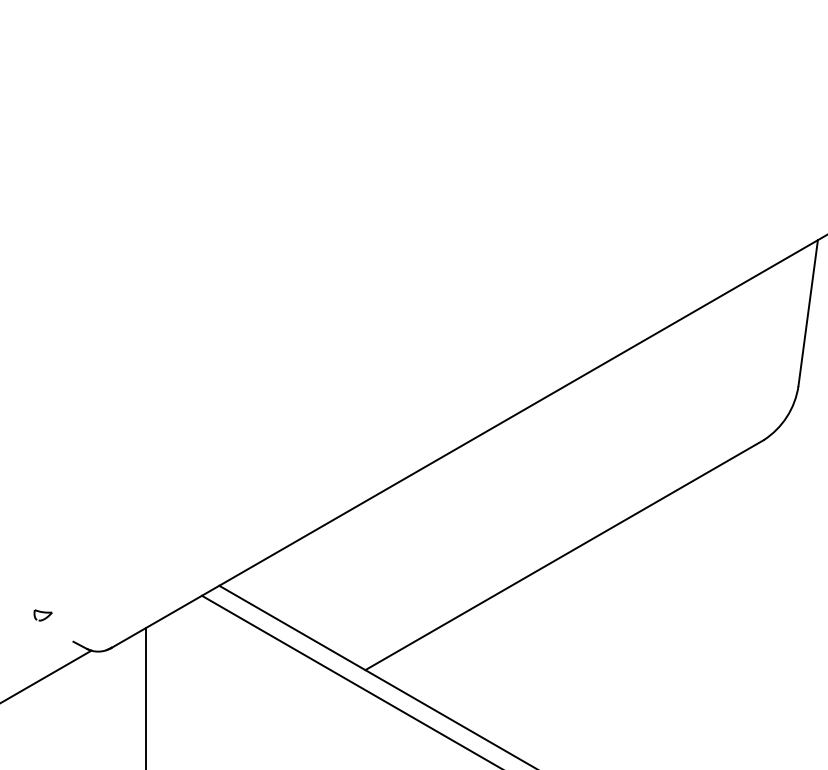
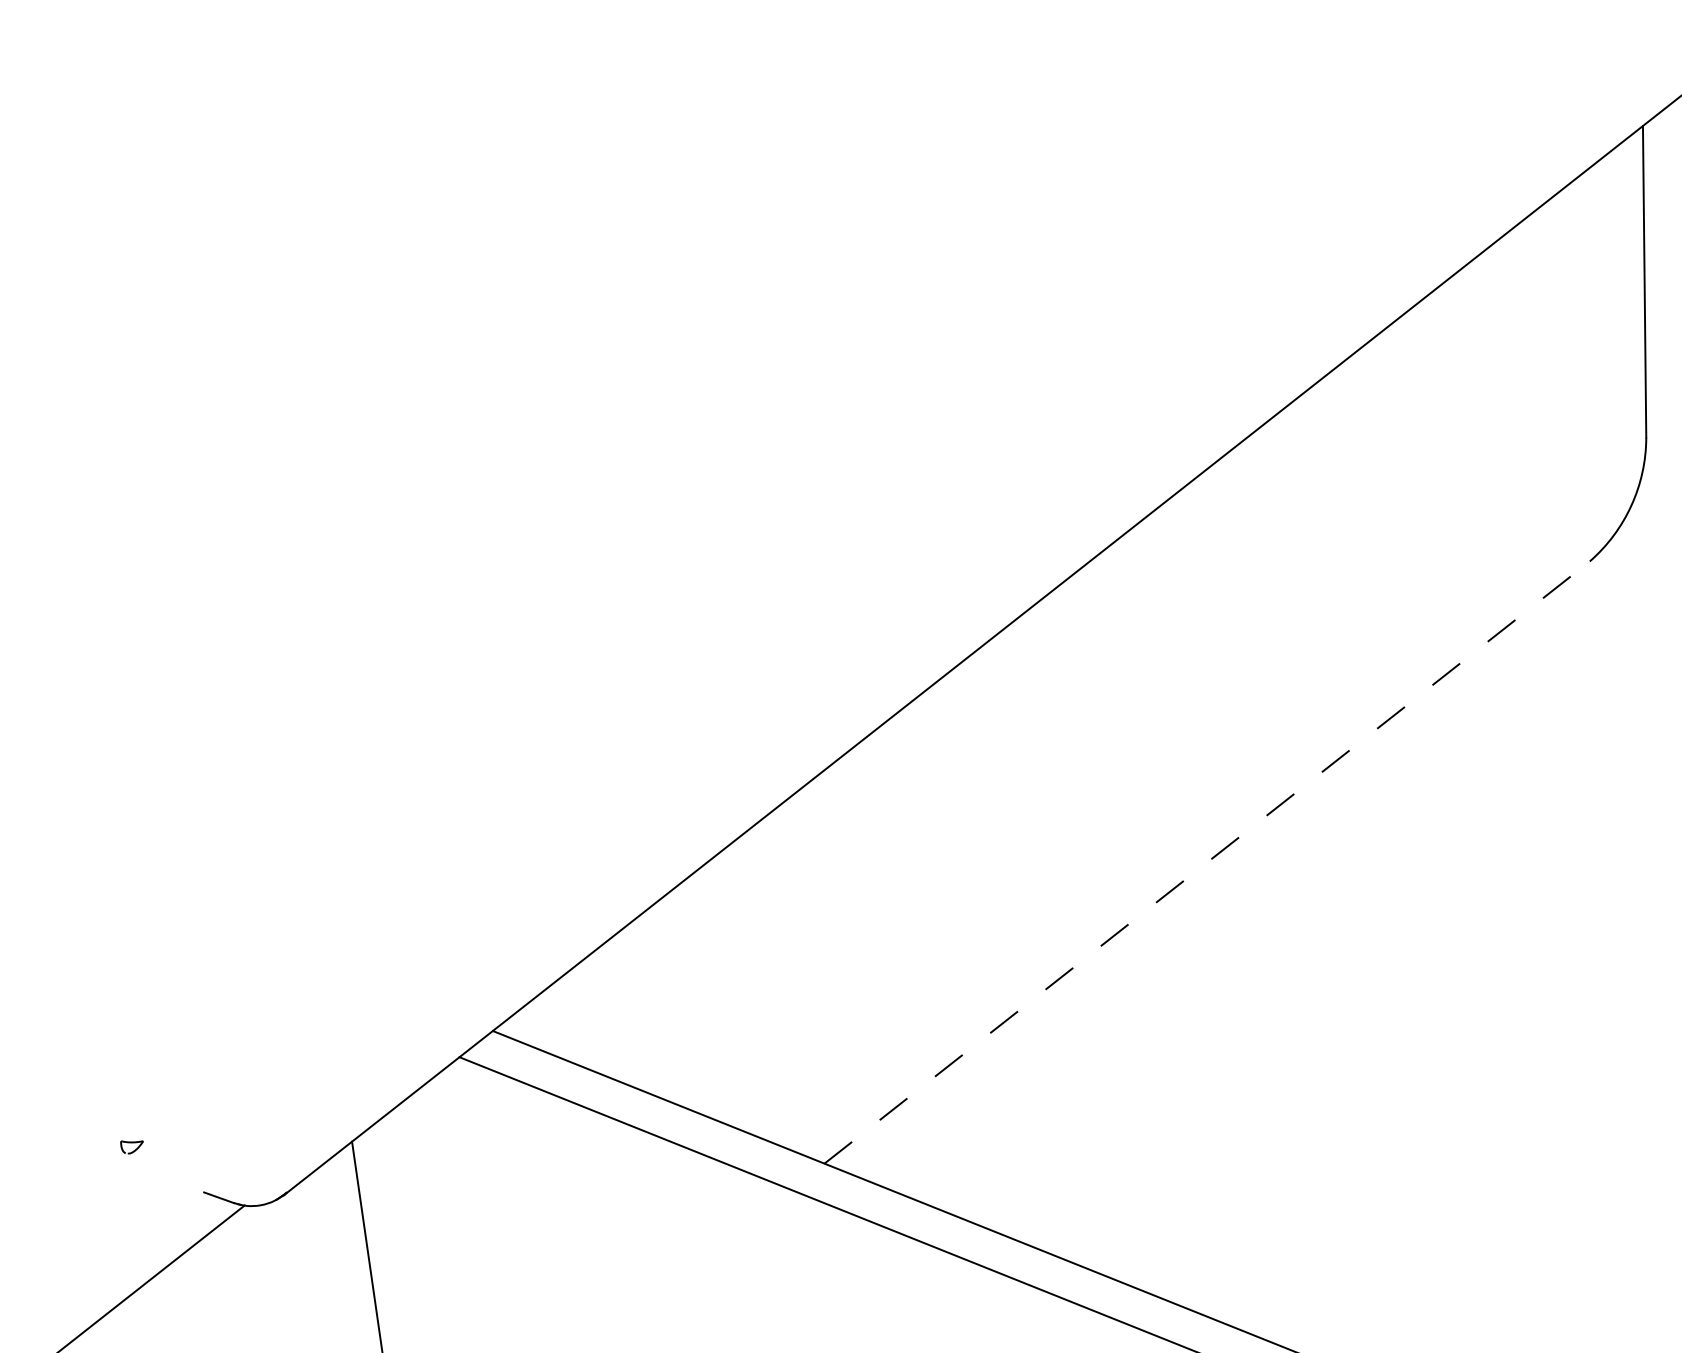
line: (564, 555) -> (1207, 863), solid -> dashed
part: (42, 615) -> (131, 1146), size x0.6

